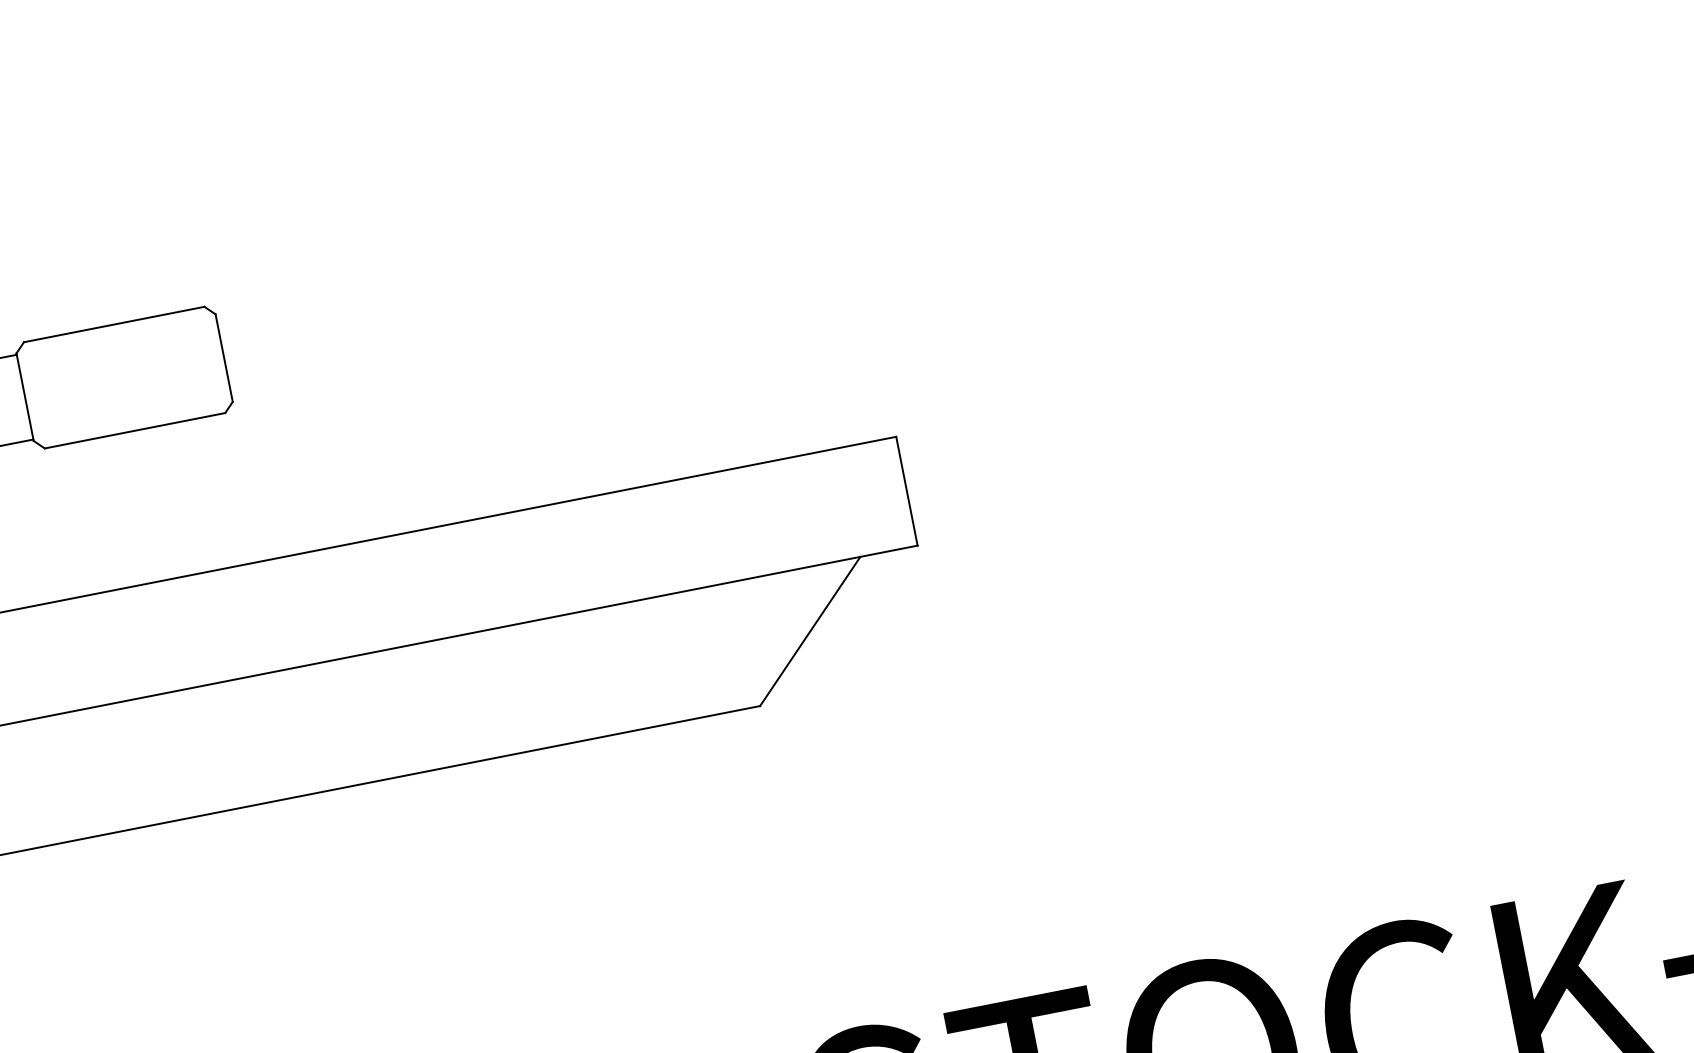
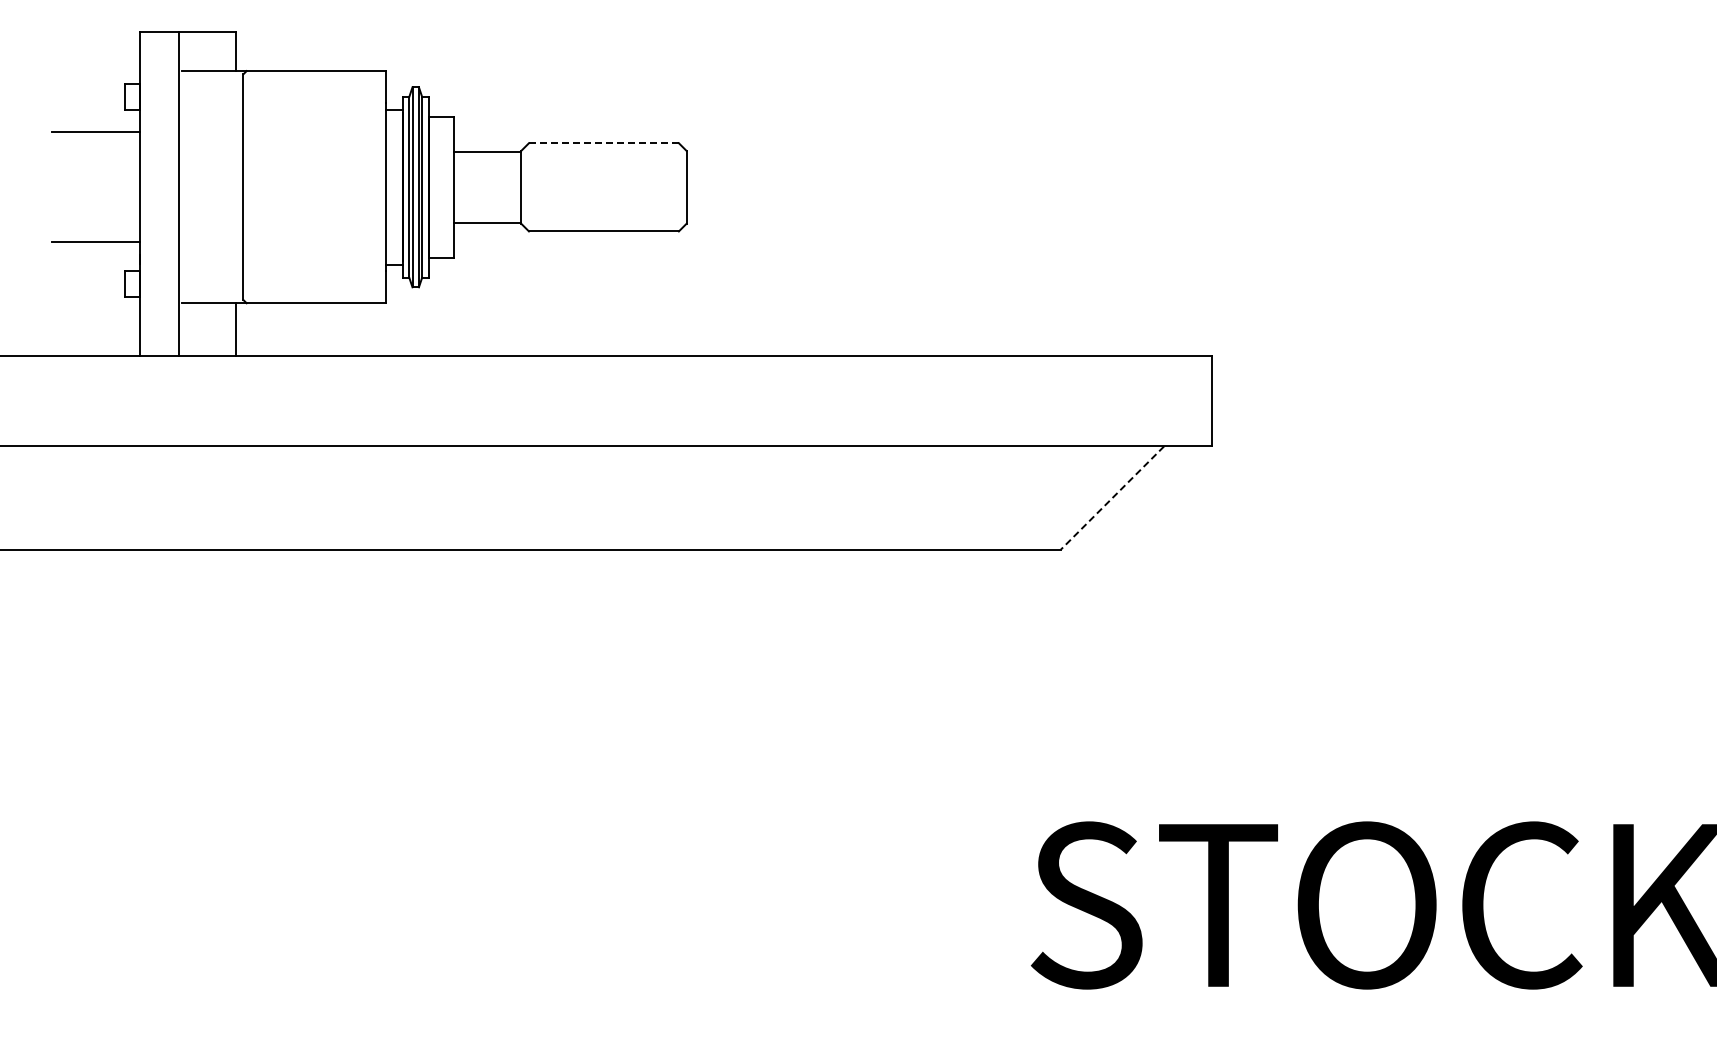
line: (113, 324) -> (603, 143), solid -> dashed
line: (810, 632) -> (1112, 498), solid -> dashed

